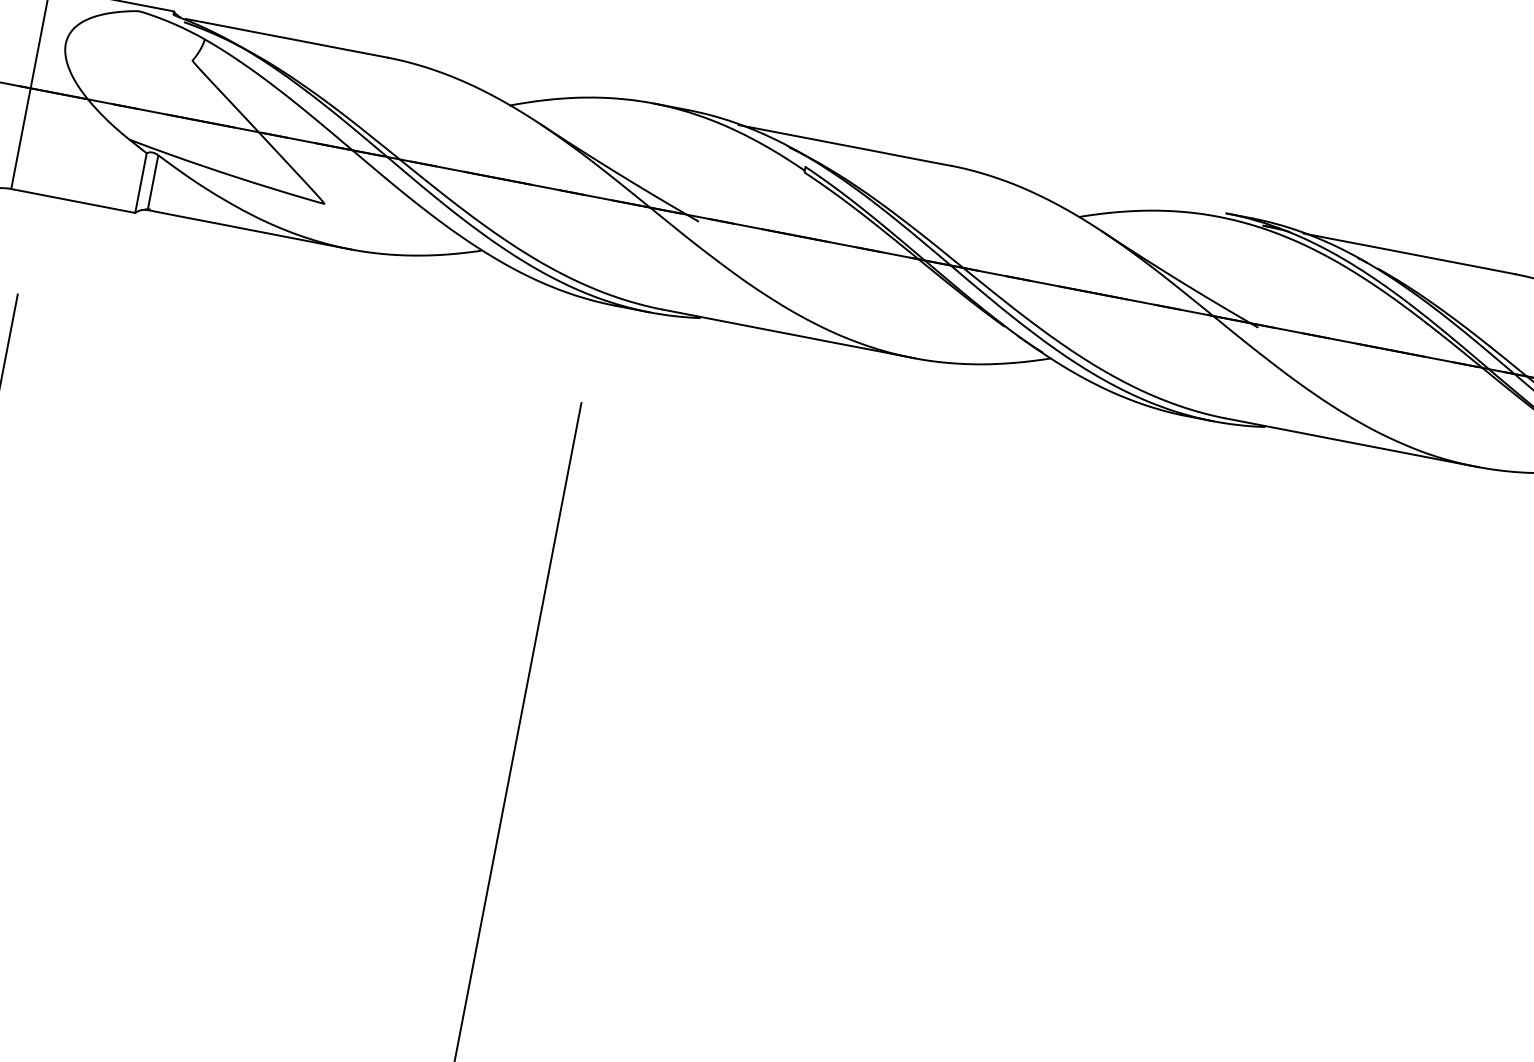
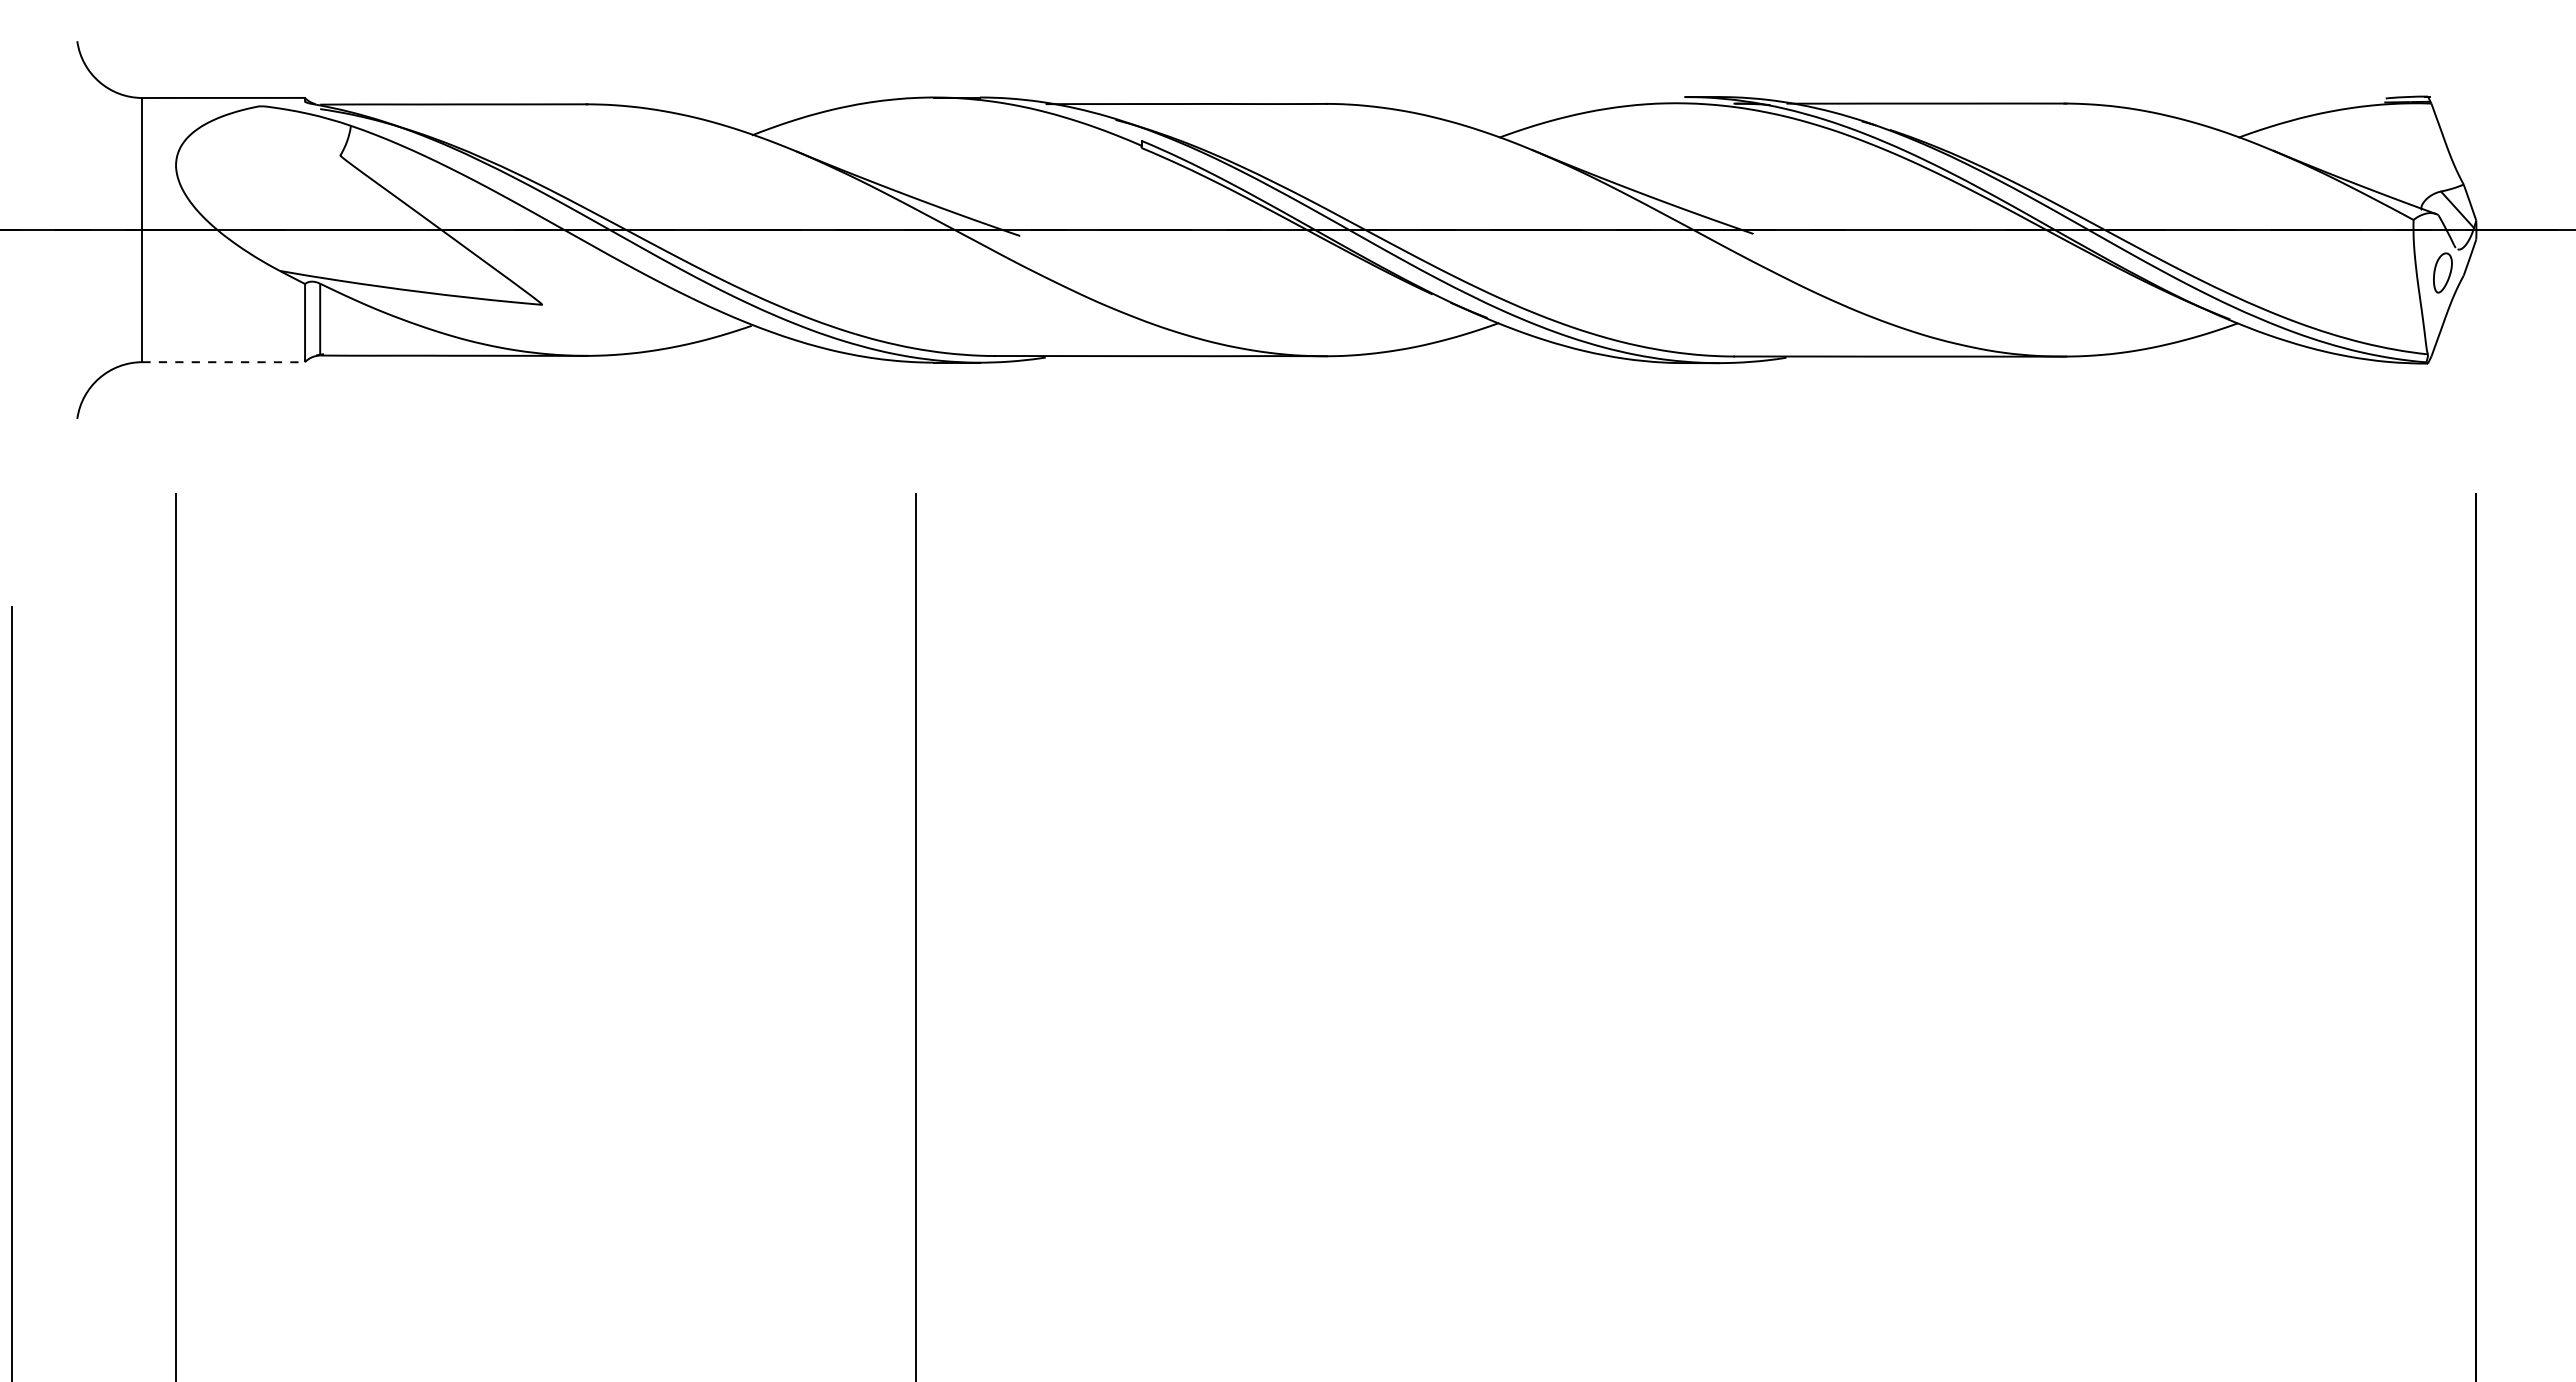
line: (73, 201) -> (224, 362), solid -> dashed

